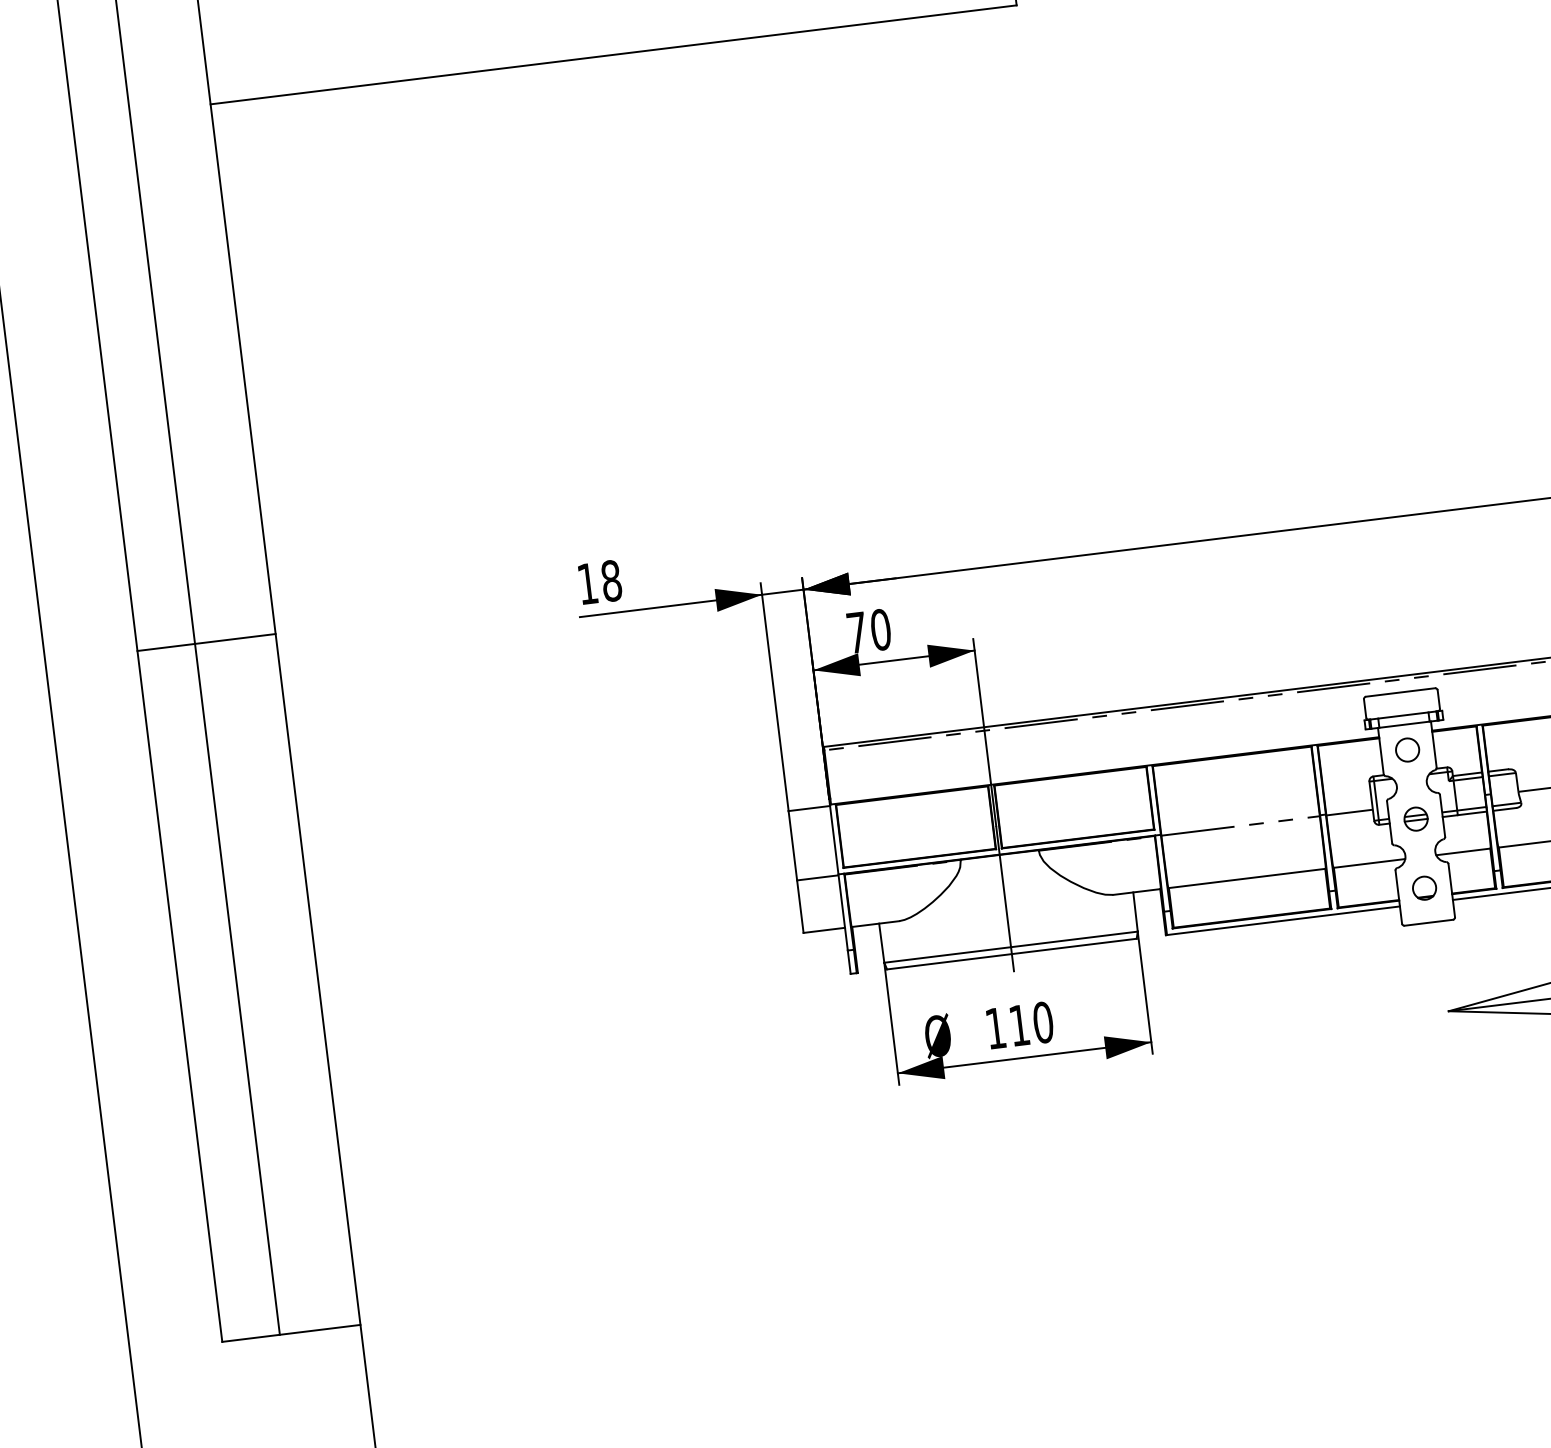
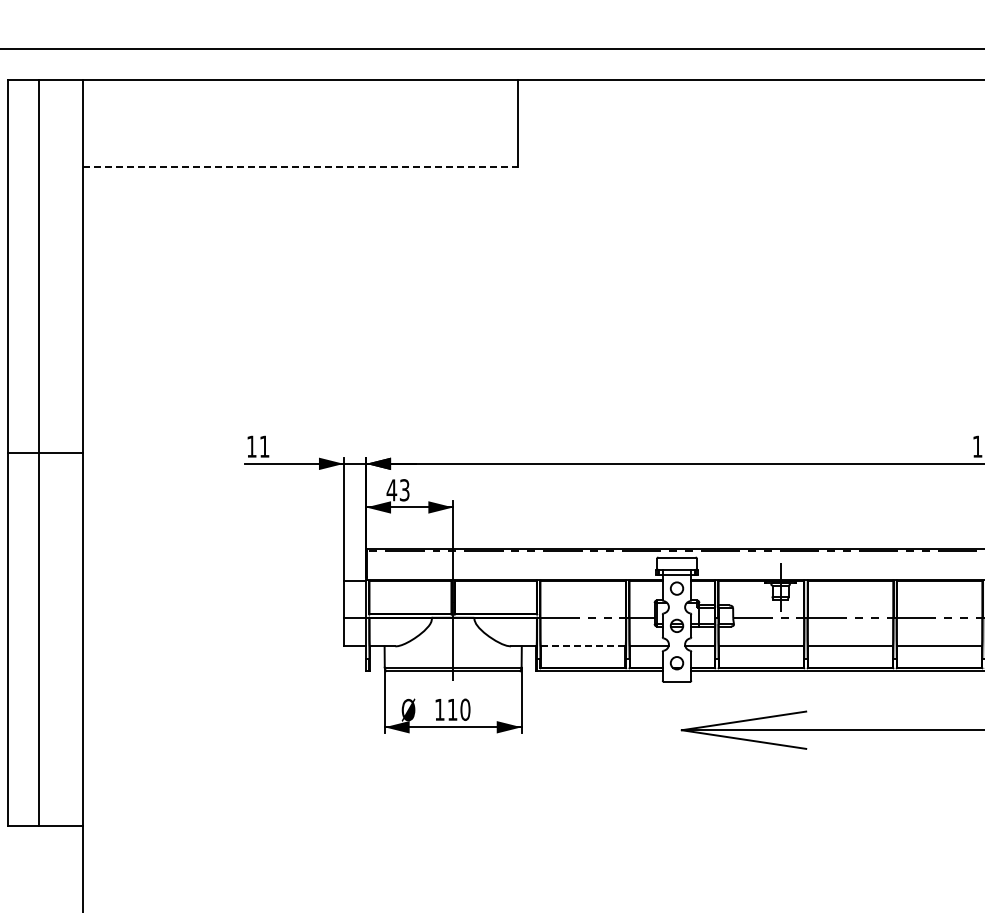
line: (614, 55) -> (300, 167), solid -> dashed
text: (611, 580) -> (264, 446), 18 -> 11
text: (867, 631) -> (397, 490), 70 -> 43
line: (1247, 878) -> (583, 646), solid -> dashed

